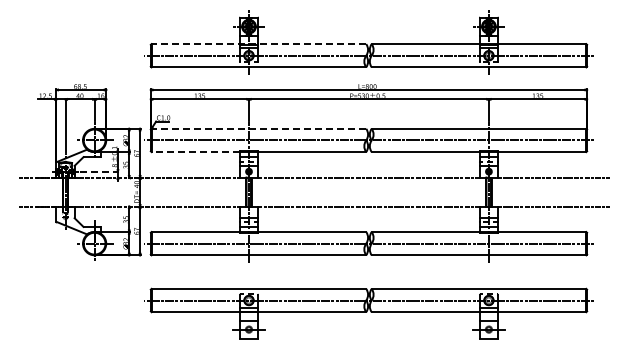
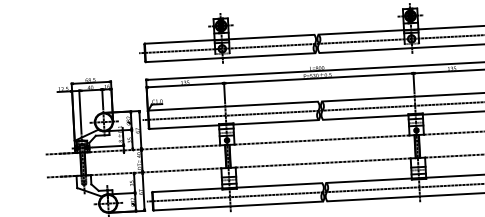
line: (258, 44) -> (229, 39), dashed -> solid
line: (258, 128) -> (232, 105), dashed -> solid
line: (195, 152) -> (184, 127), dashed -> solid
line: (99, 171) -> (109, 146), dashed -> solid

